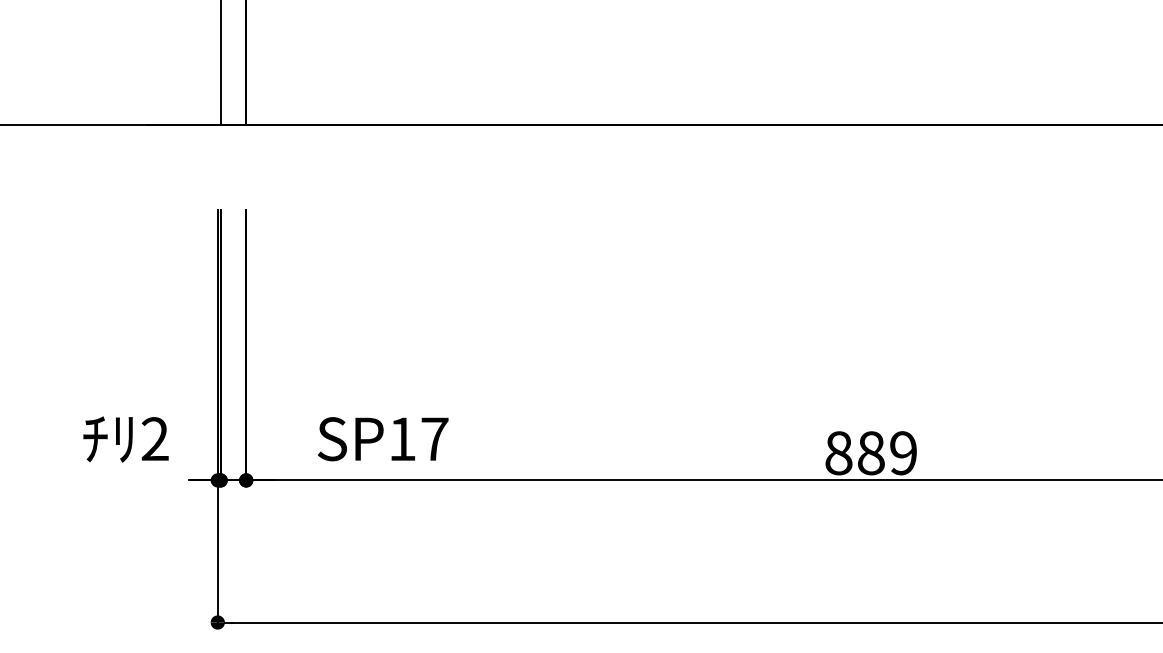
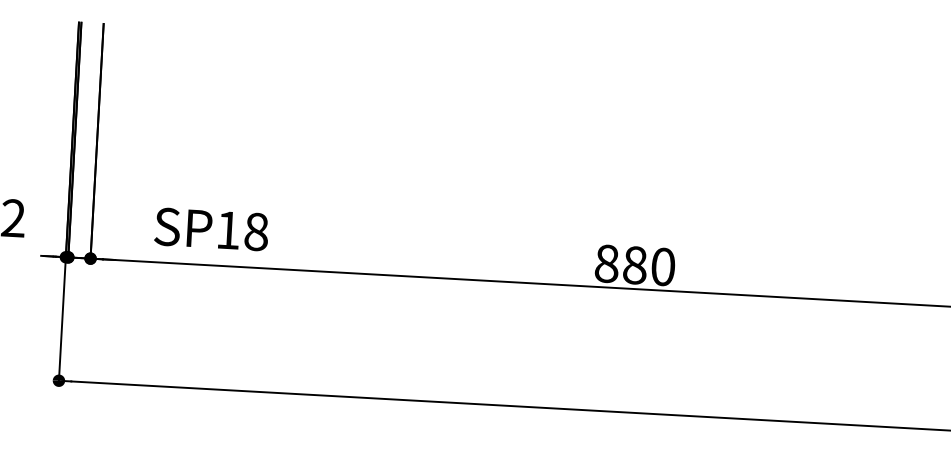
text: (434, 439) -> (256, 232), SP17 -> SP18
text: (903, 453) -> (663, 267), 889 -> 880

